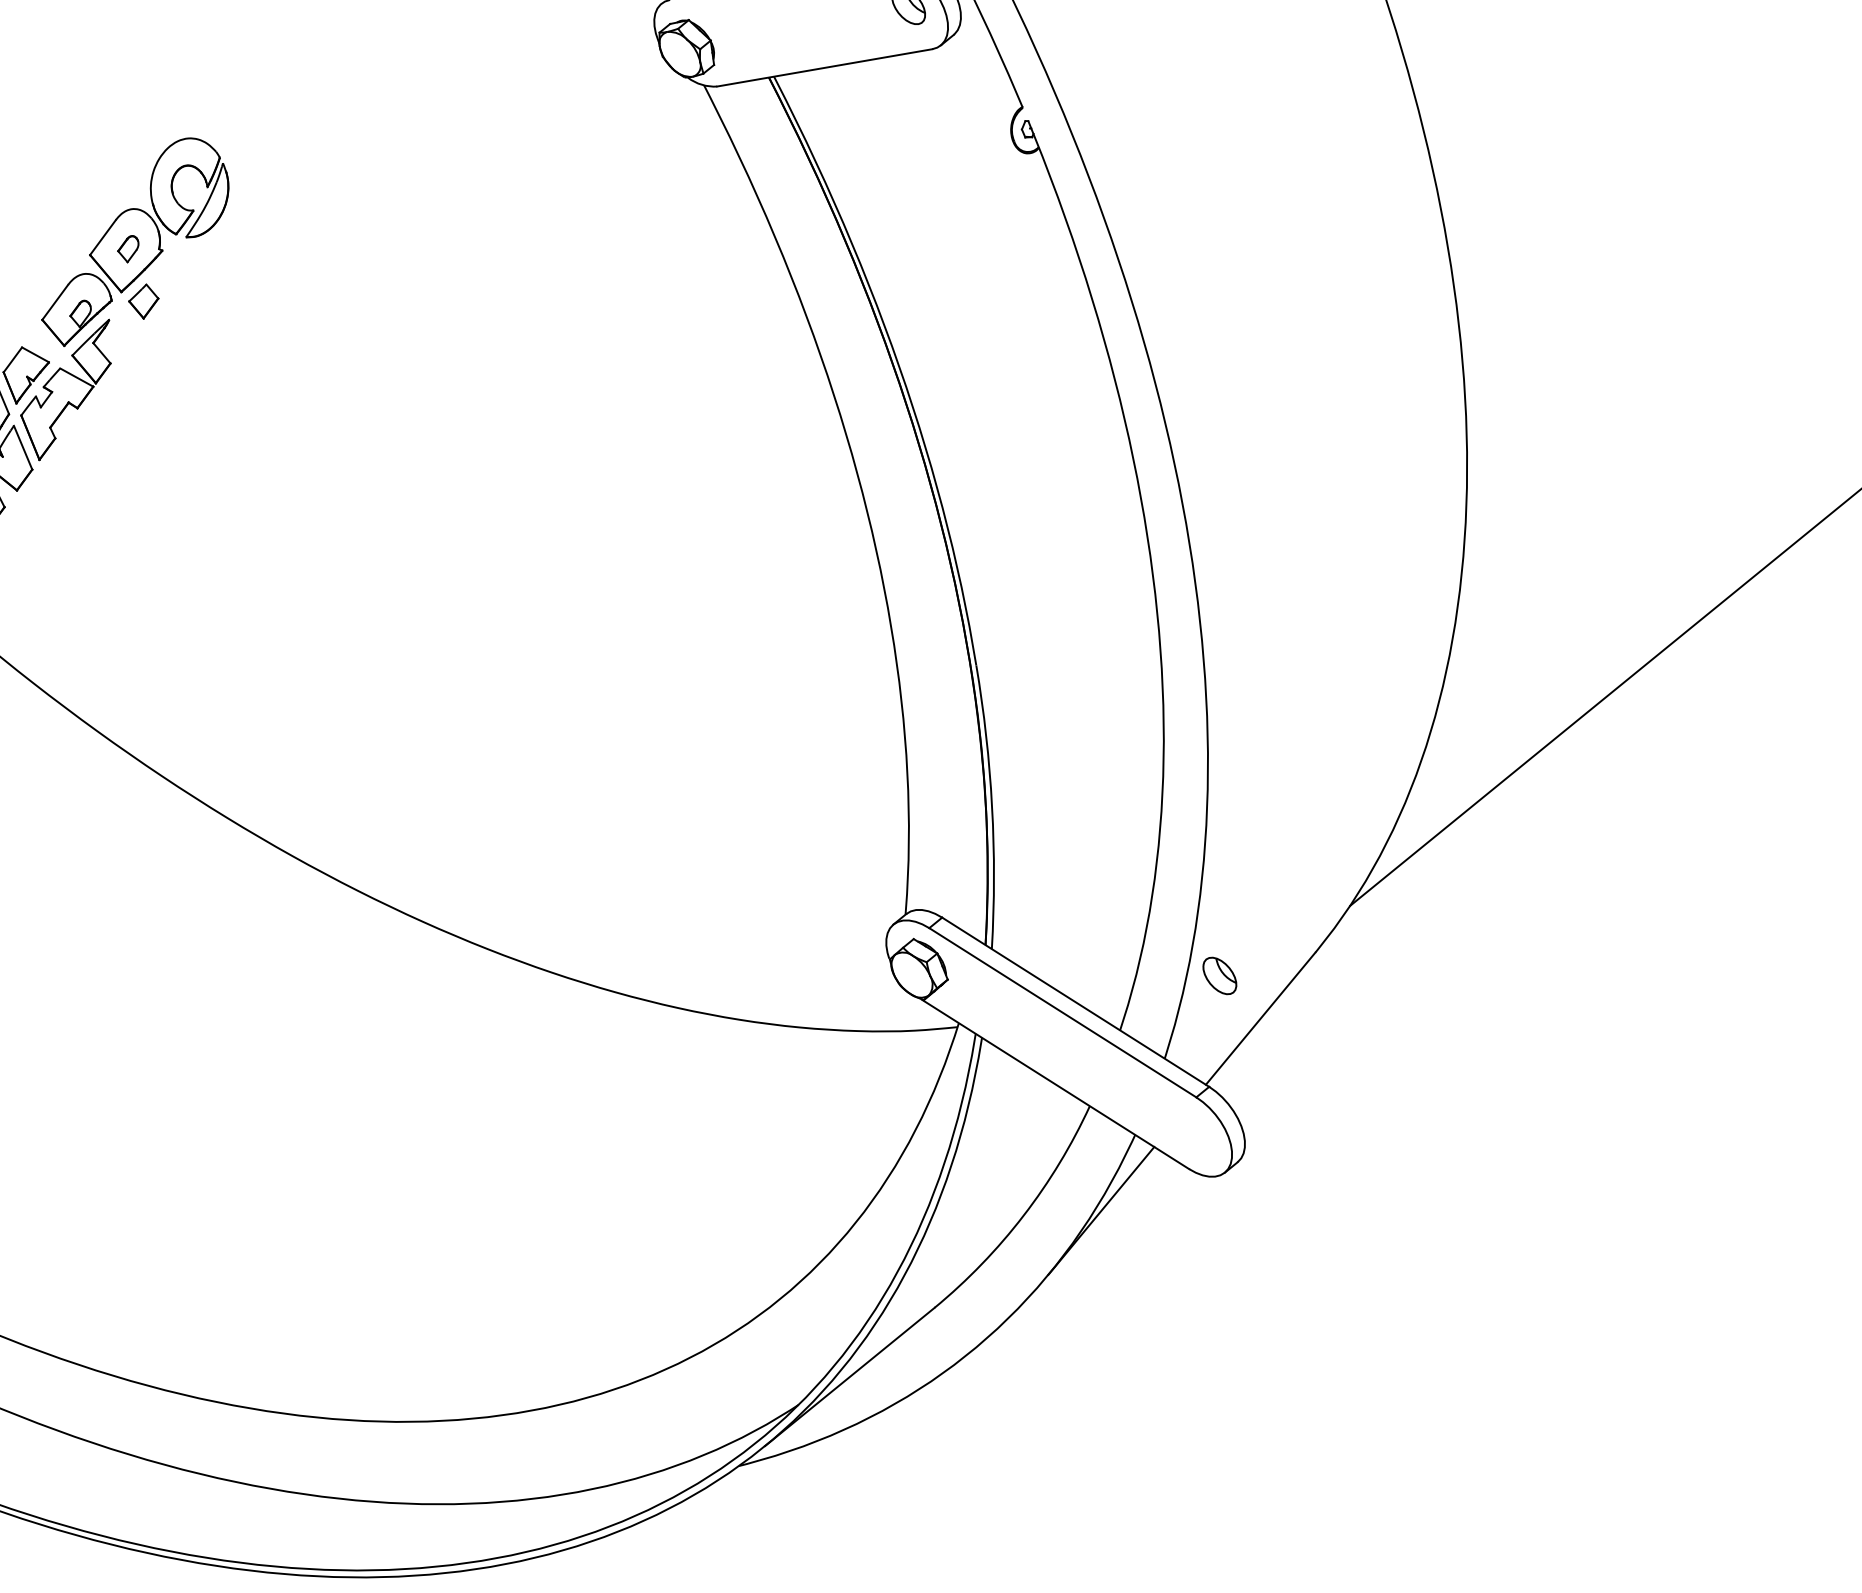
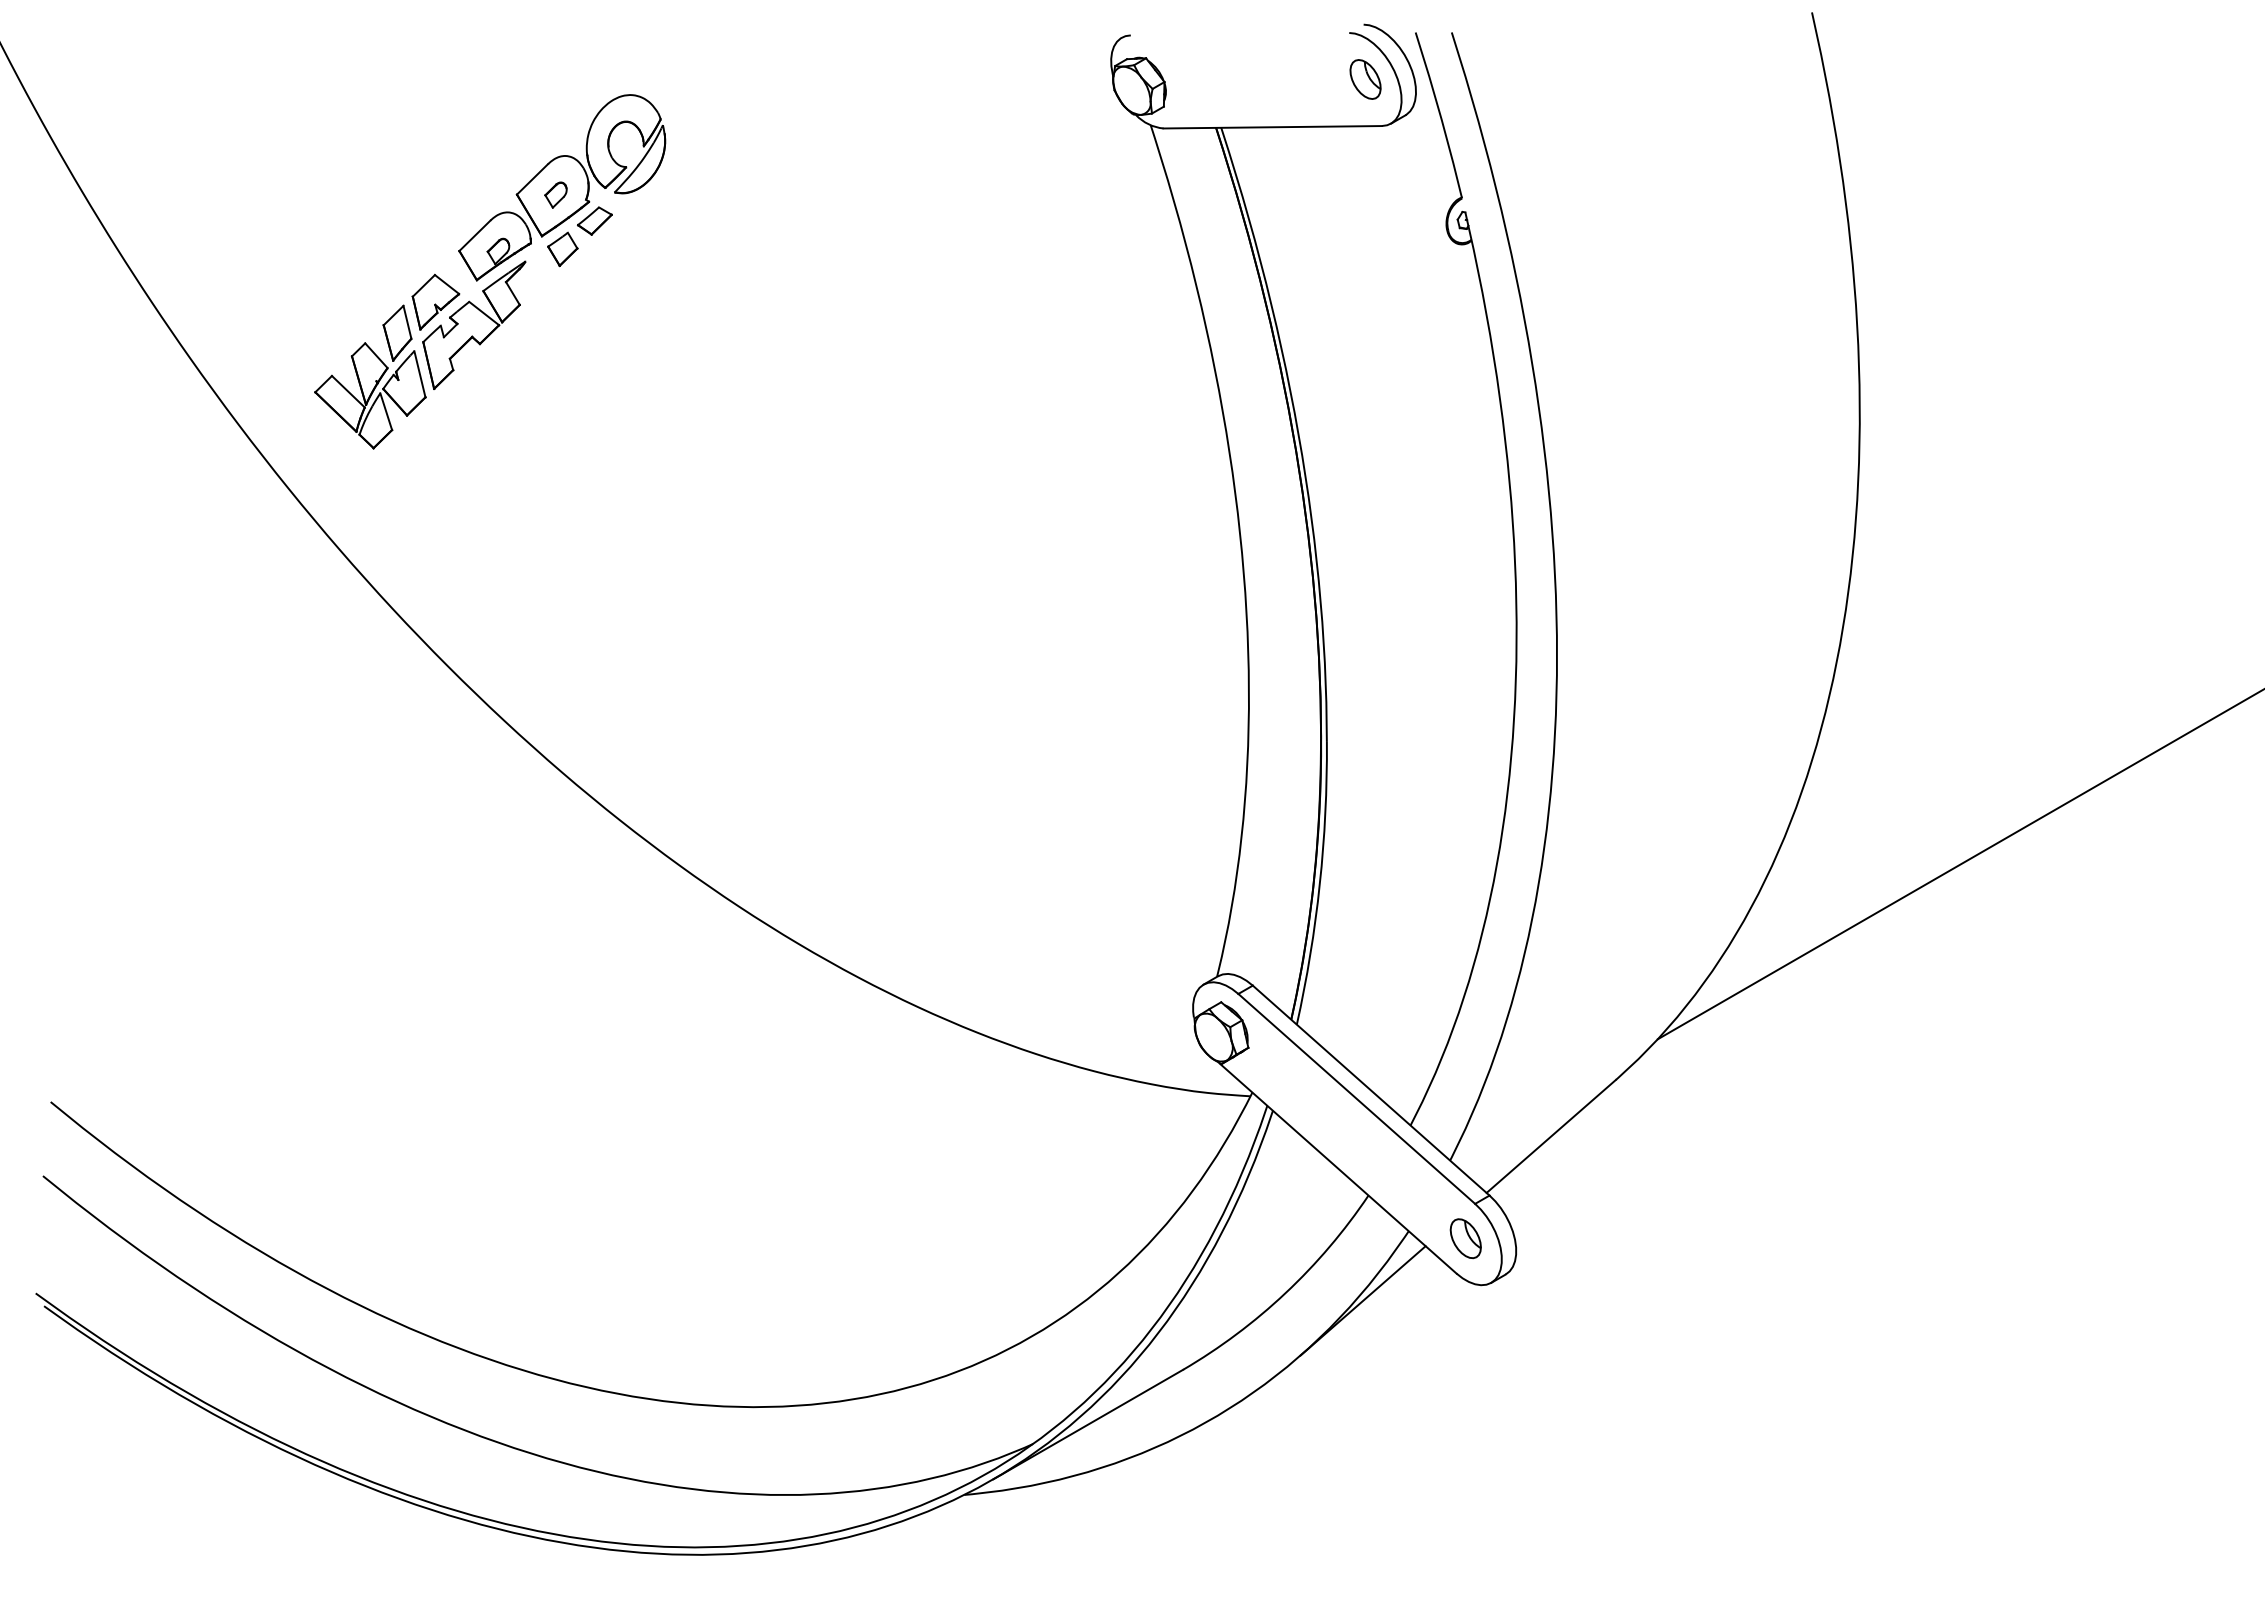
part: (170, 268) -> (594, 220), added
part: (1219, 975) -> (1465, 1238), moved

